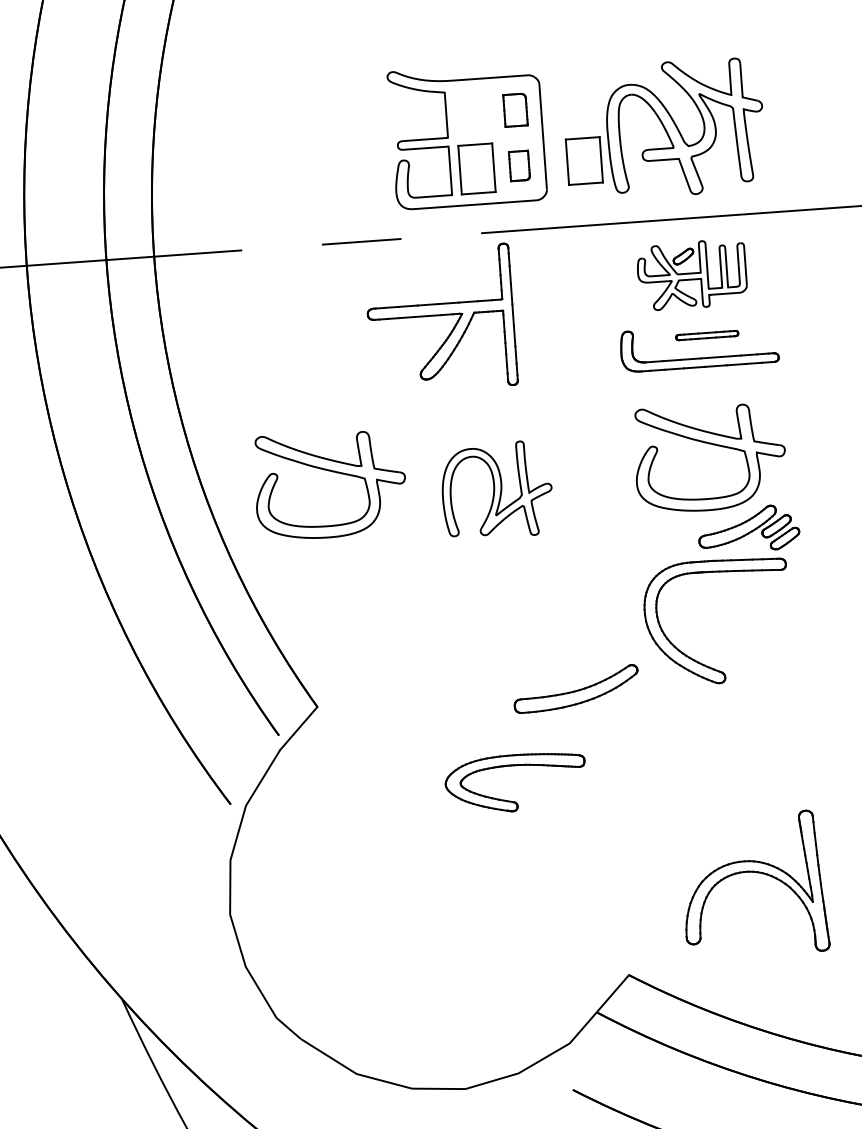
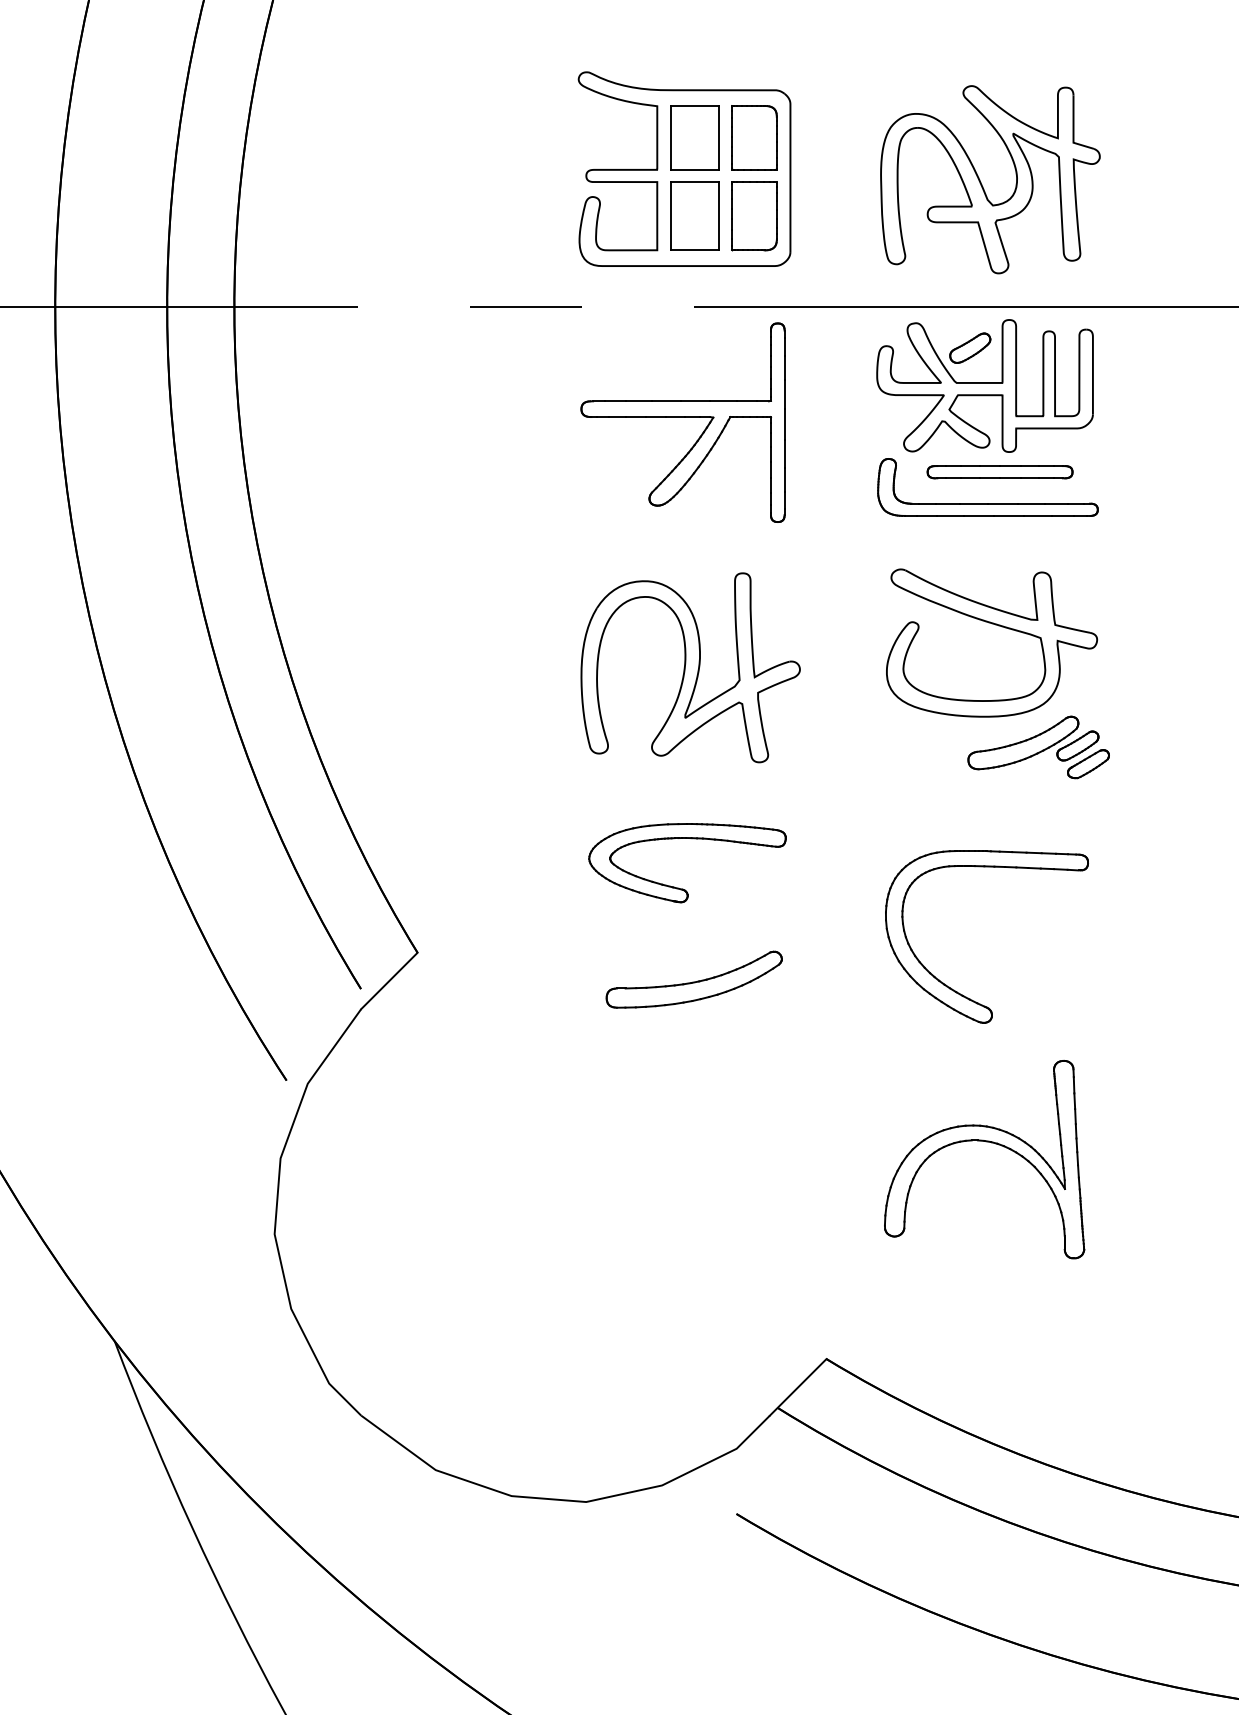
part: (515, 109) -> (754, 137), size x1.43
part: (584, 160) -> (694, 137), moved
part: (519, 166) -> (754, 216), size x1.67
part: (691, 274) -> (984, 385), size x1.43
part: (440, 319) -> (682, 422), moved
part: (706, 335) -> (999, 472), size x1.67
part: (331, 471) -> (461, 625), removed
part: (497, 490) -> (690, 667), size x1.43
part: (695, 660) -> (952, 988), moved
part: (575, 688) -> (693, 979), moved
part: (517, 766) -> (691, 839), moved
part: (754, 872) -> (986, 1142), moved

